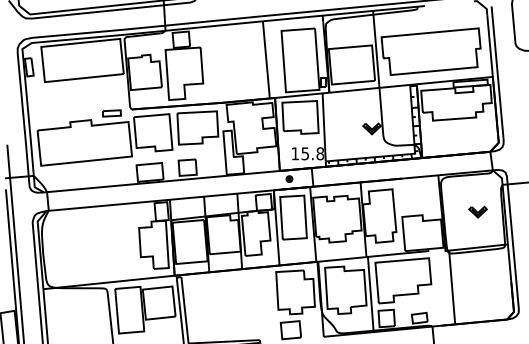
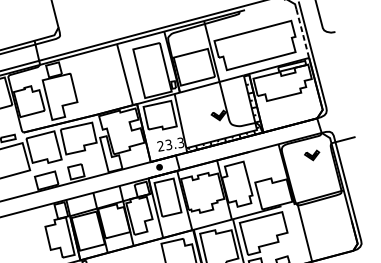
line: (490, 46) -> (303, 33), solid -> dashed
text: (307, 153) -> (170, 144), 15.8 -> 23.3
part: (477, 211) -> (311, 155), moved

